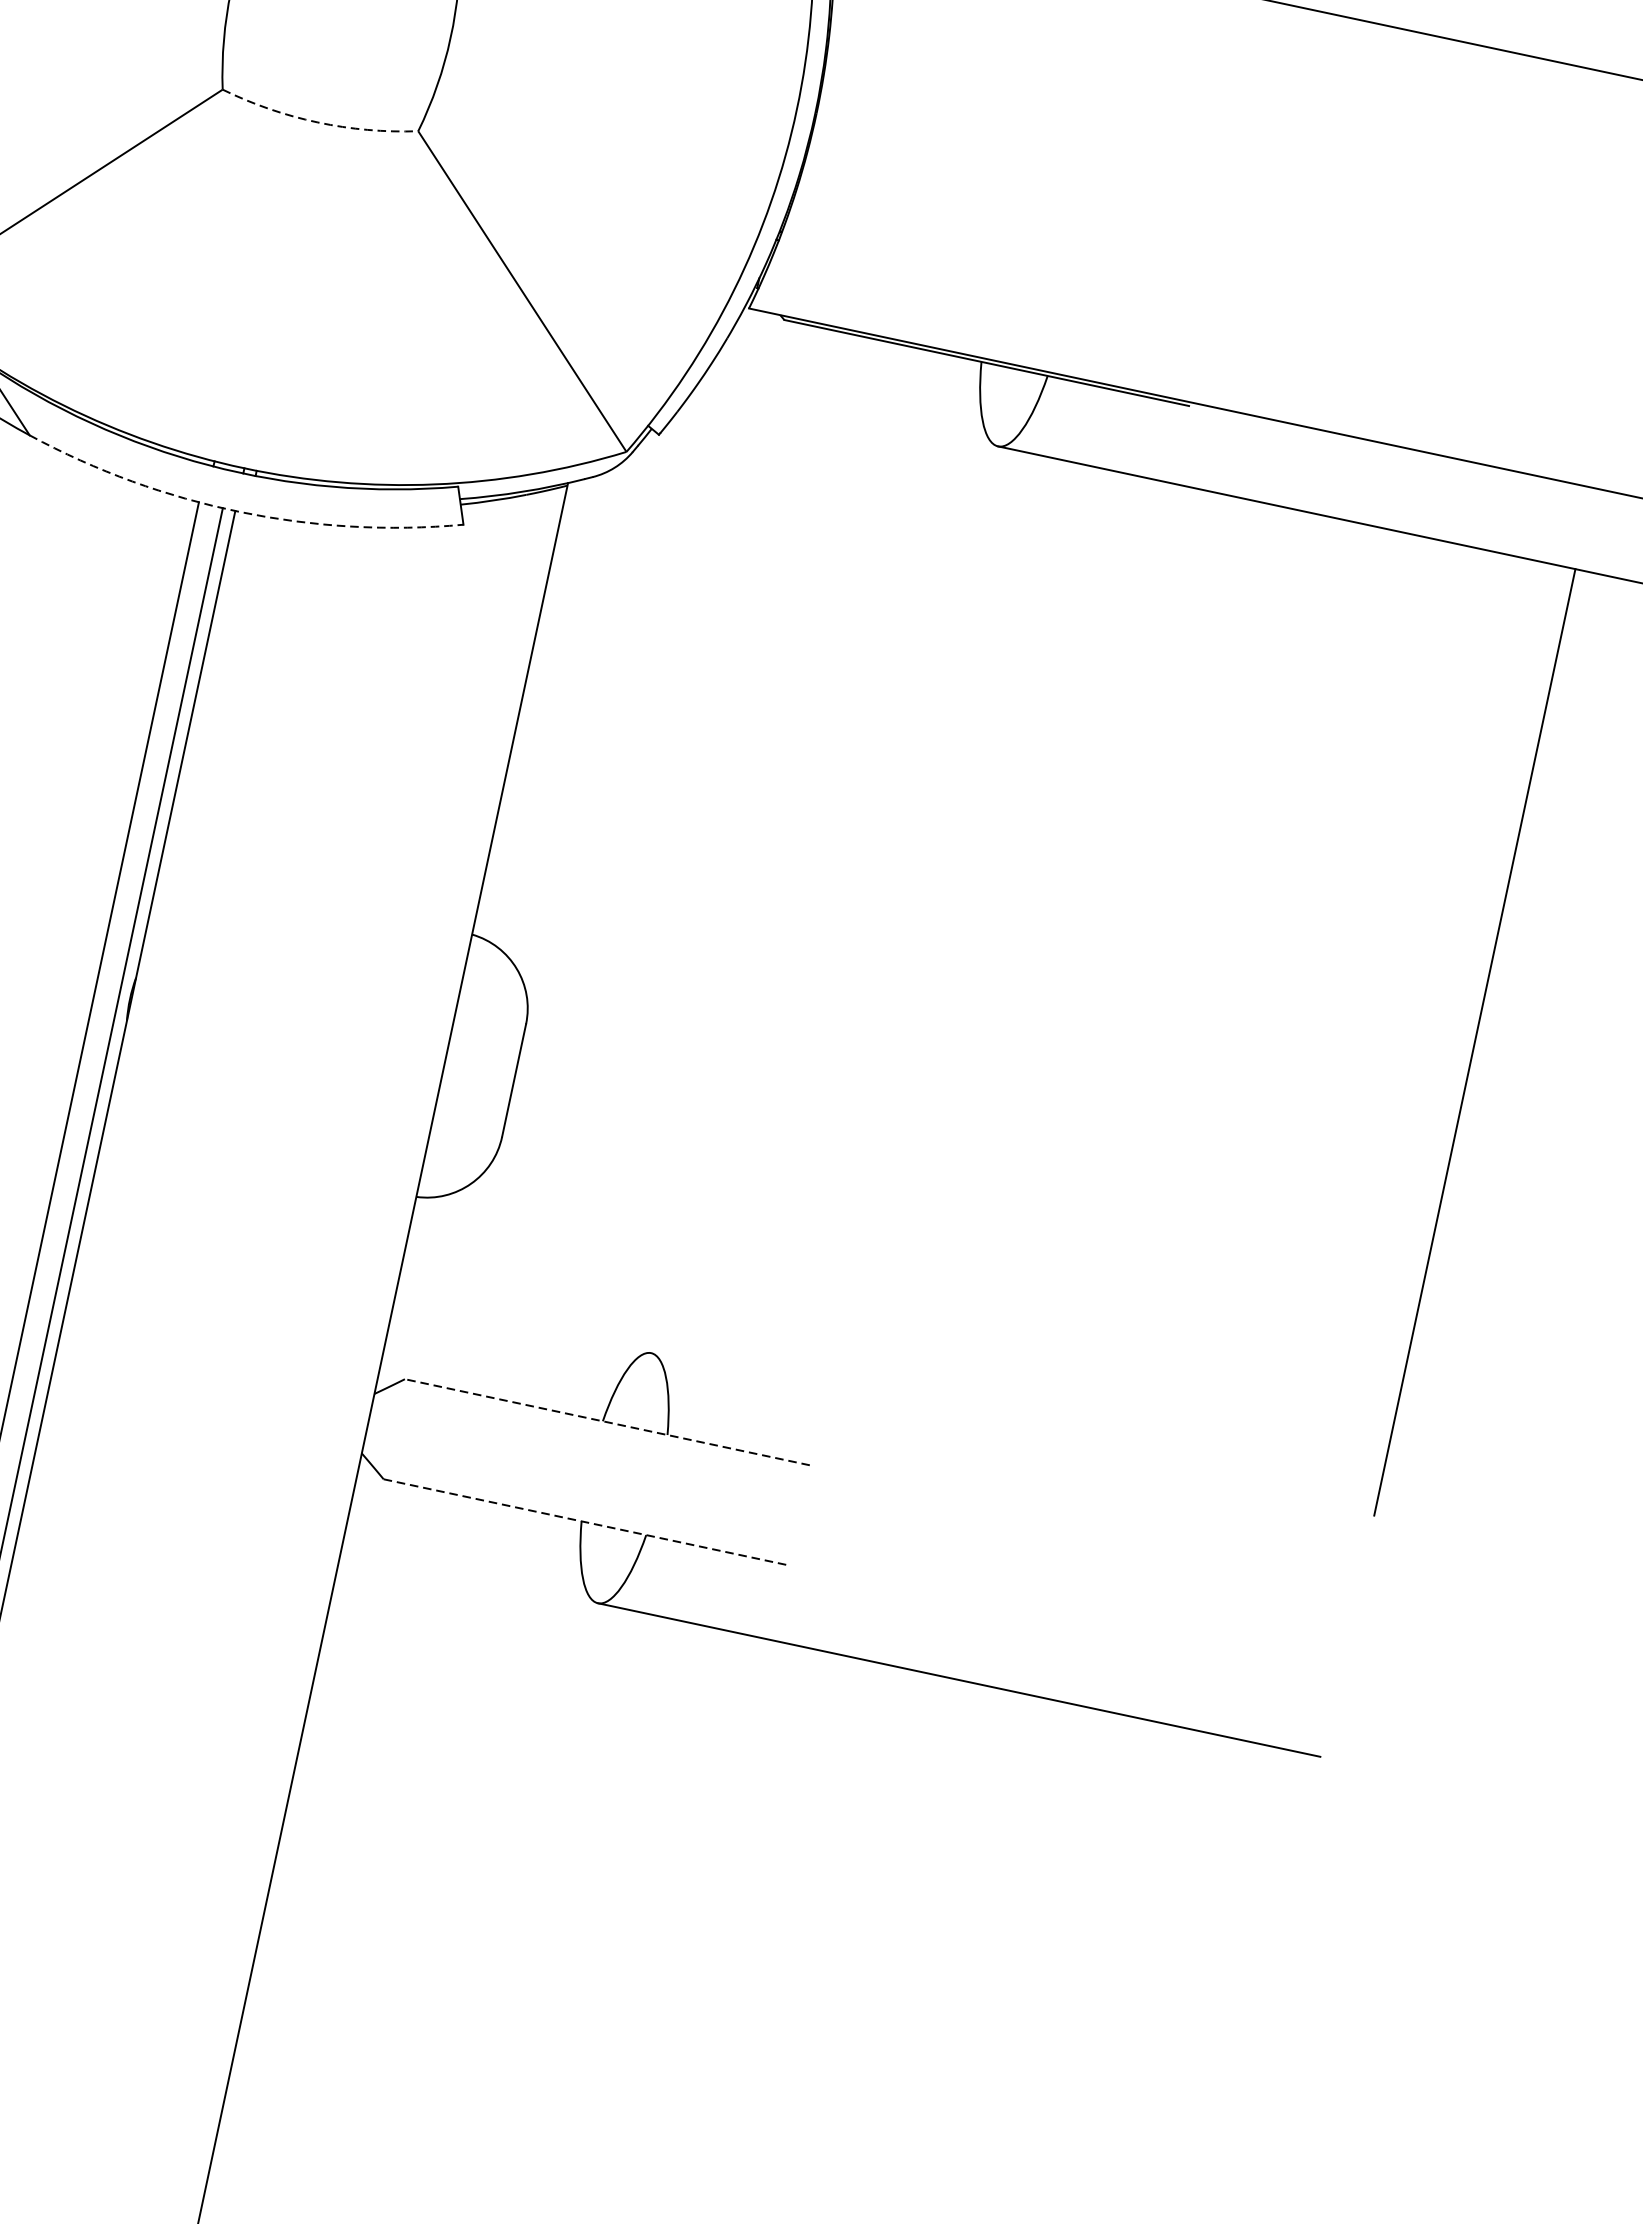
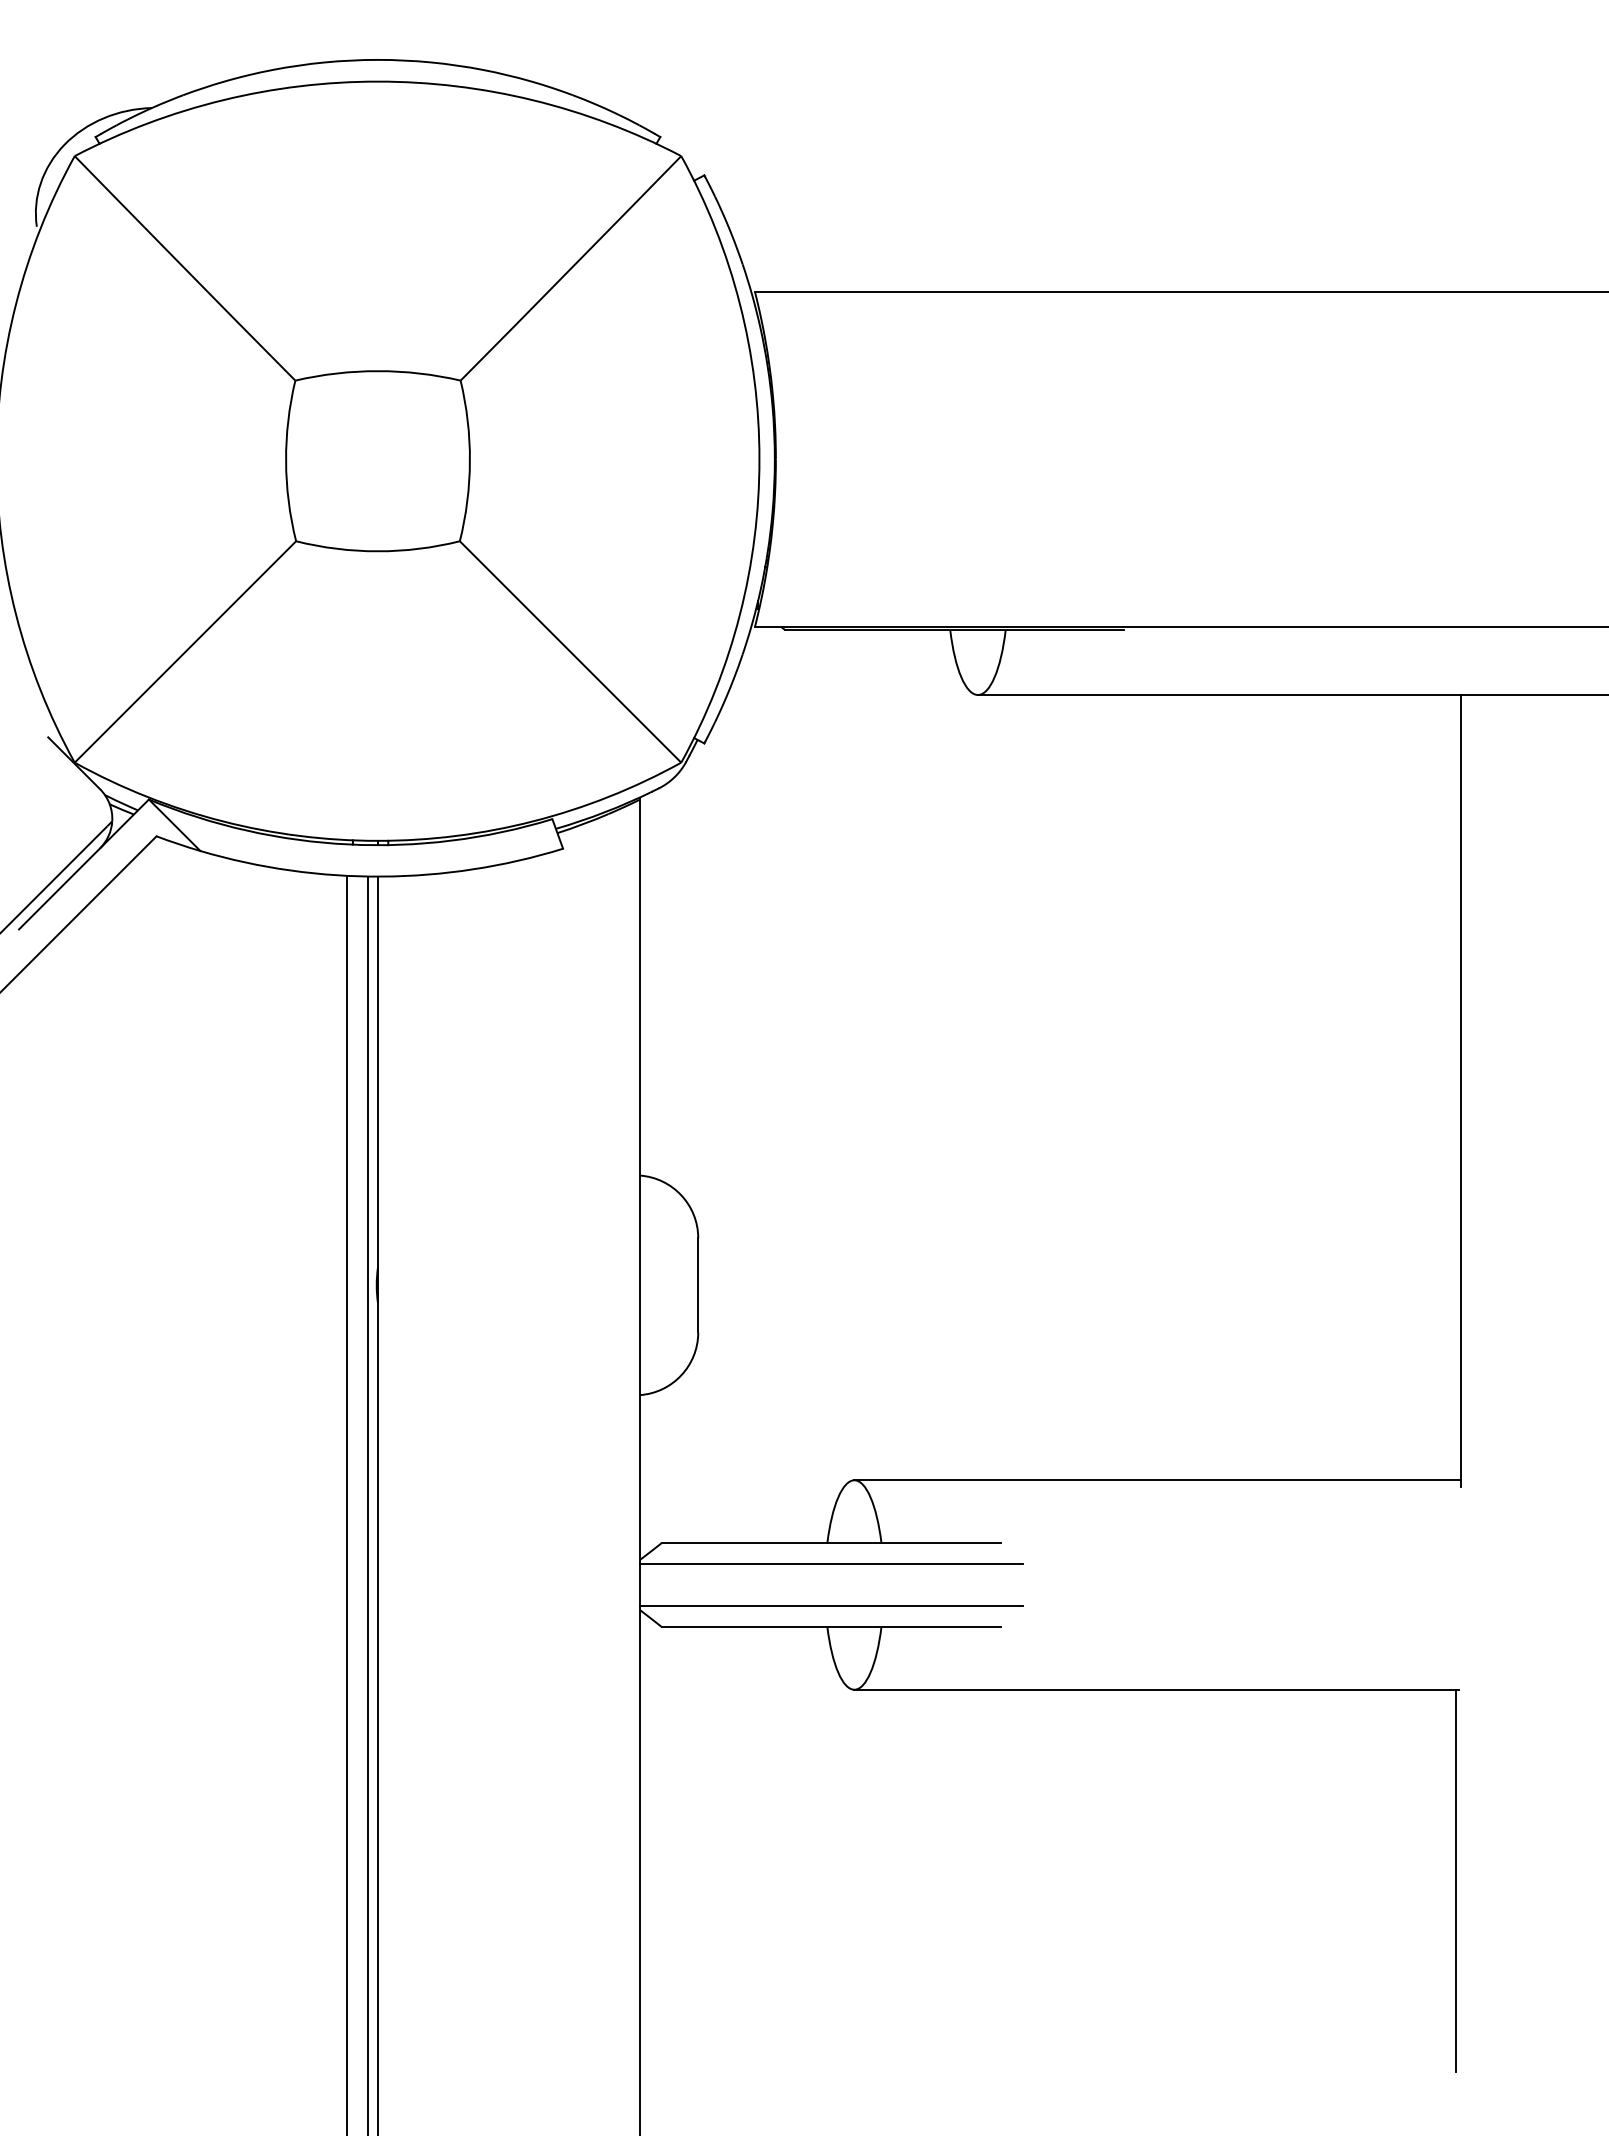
arc: (318, 122) -> (378, 551), dashed -> solid
arc: (239, 511) -> (381, 876), dashed -> solid
line: (606, 1422) -> (830, 1543), dashed -> solid
line: (1013, 1430) -> (1157, 1480), added
line: (601, 1447) -> (830, 1564), added
line: (590, 1496) -> (830, 1605), added
line: (586, 1521) -> (831, 1626), dashed -> solid
line: (1268, 1984) -> (1456, 1880), added

